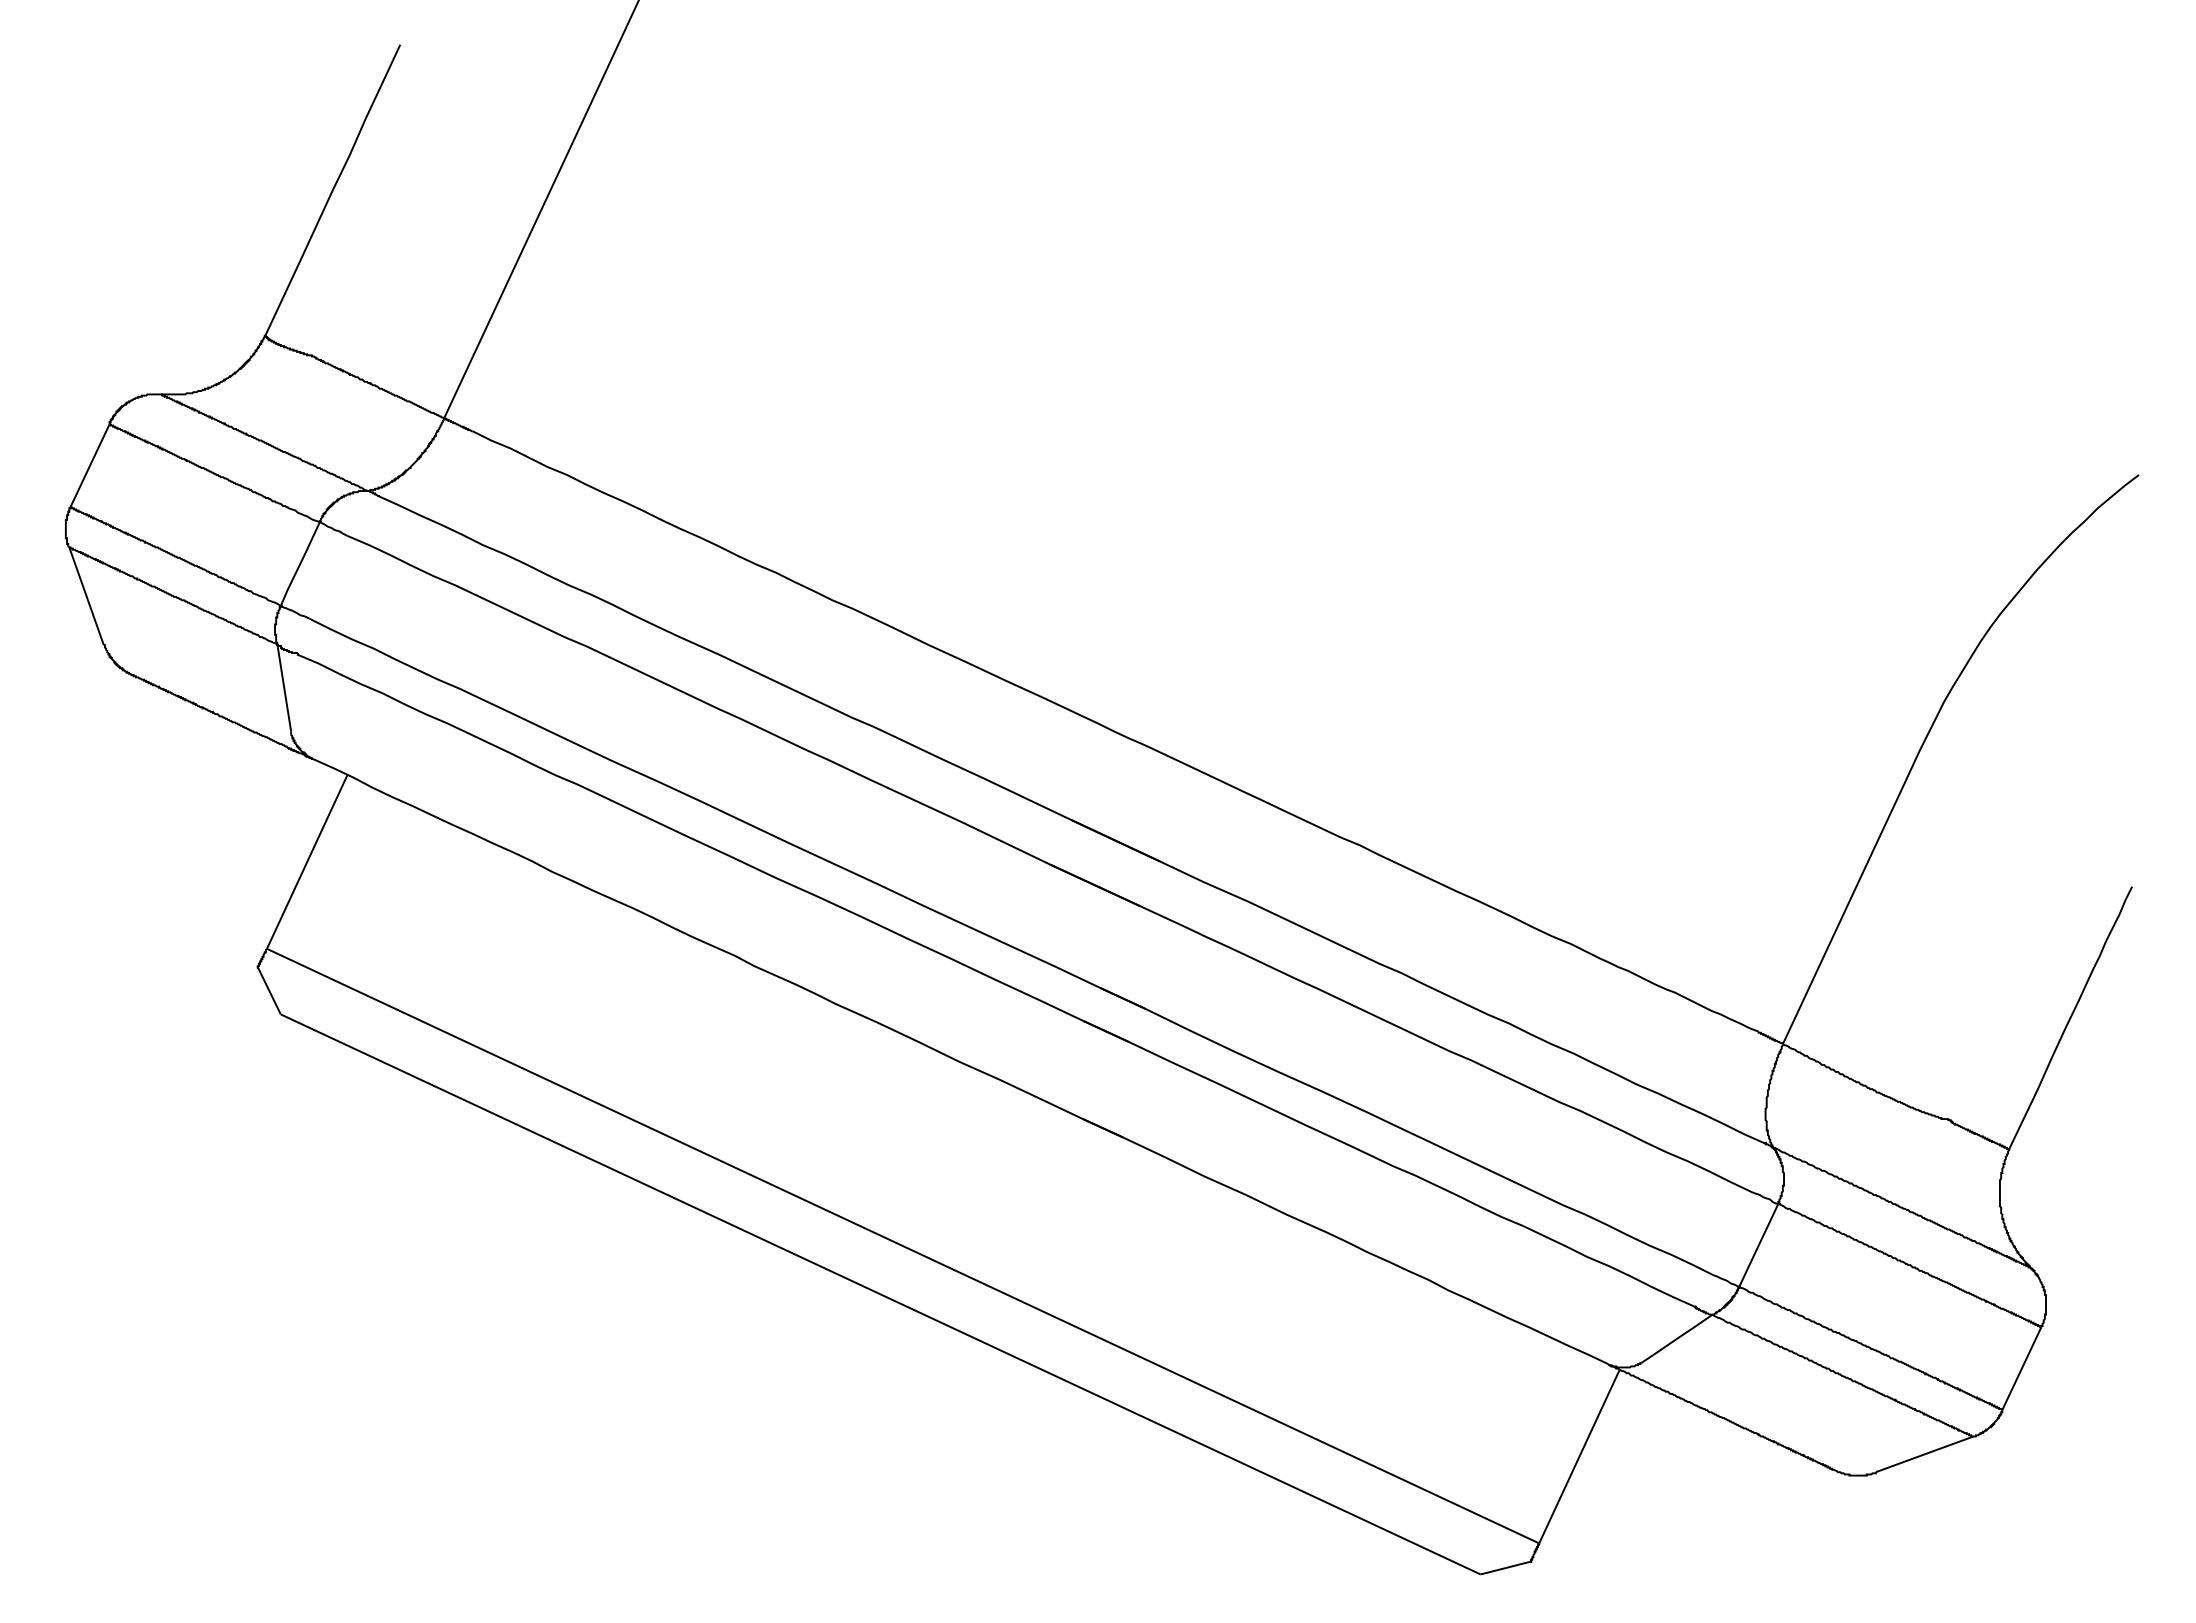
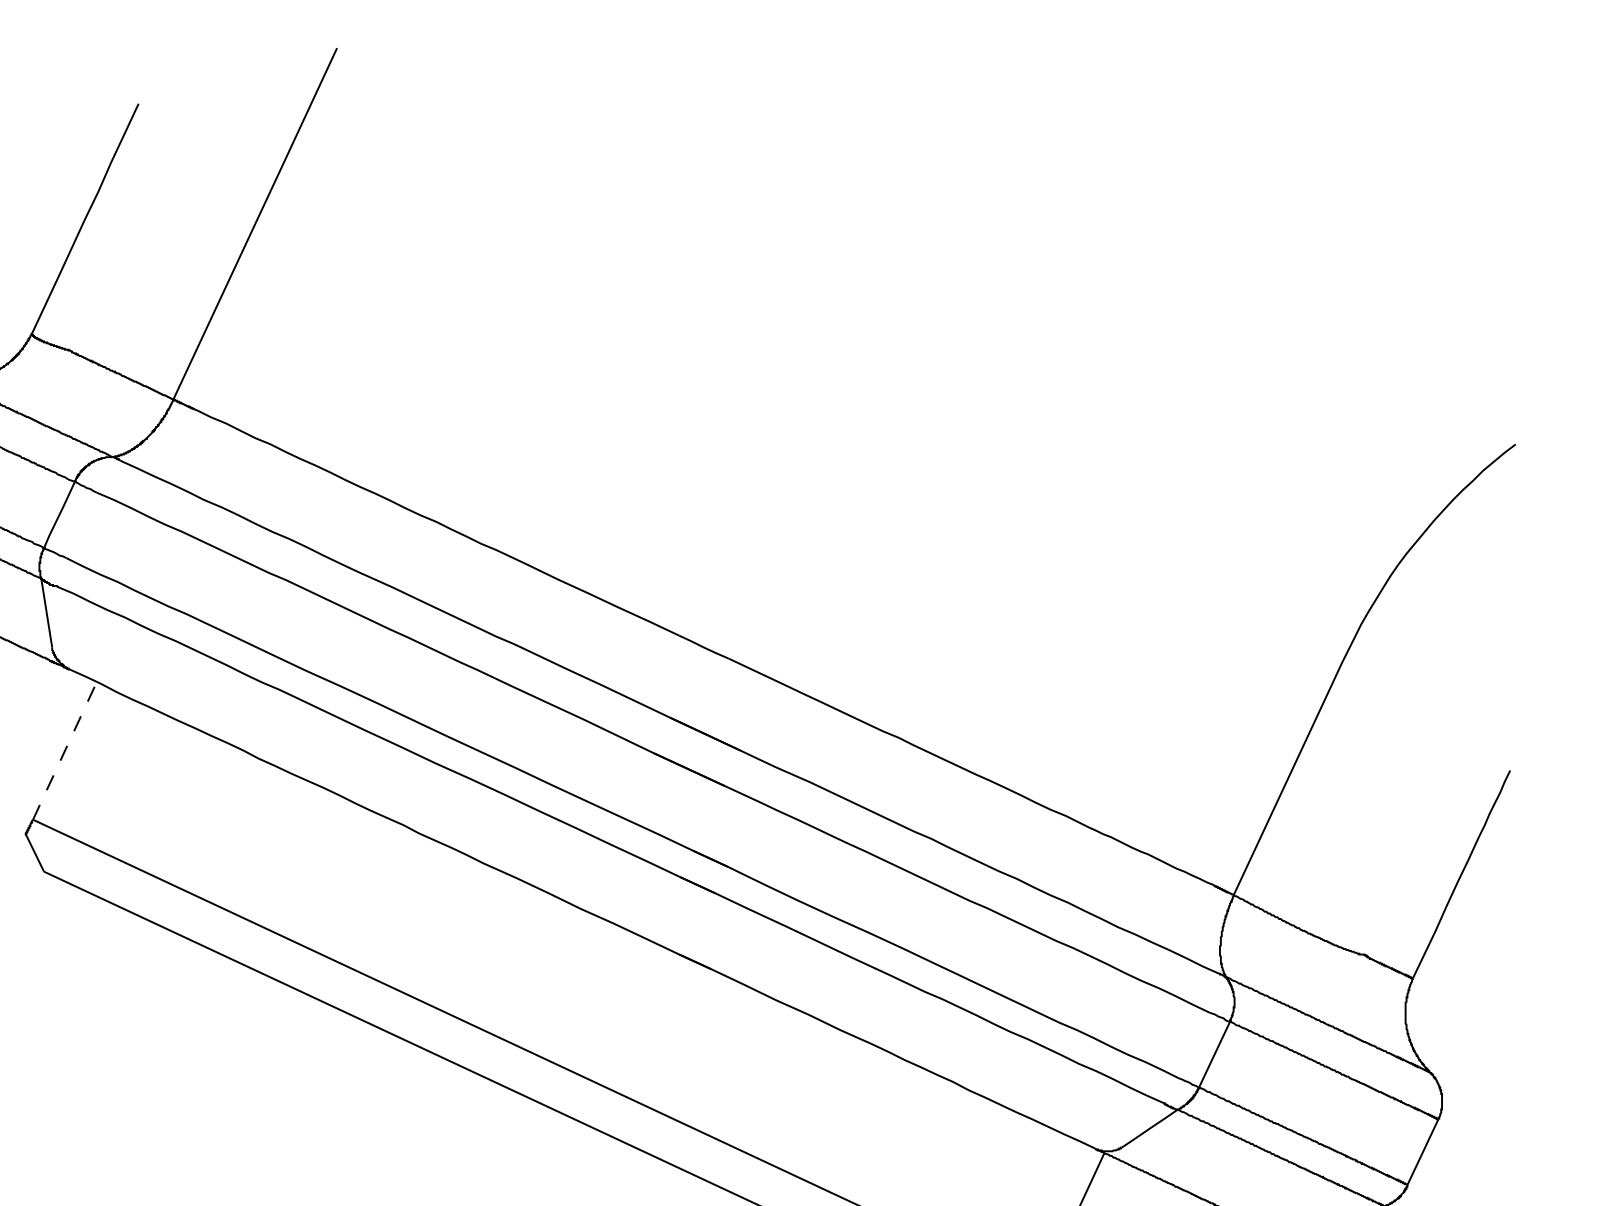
line: (307, 862) -> (65, 751), solid -> dashed

